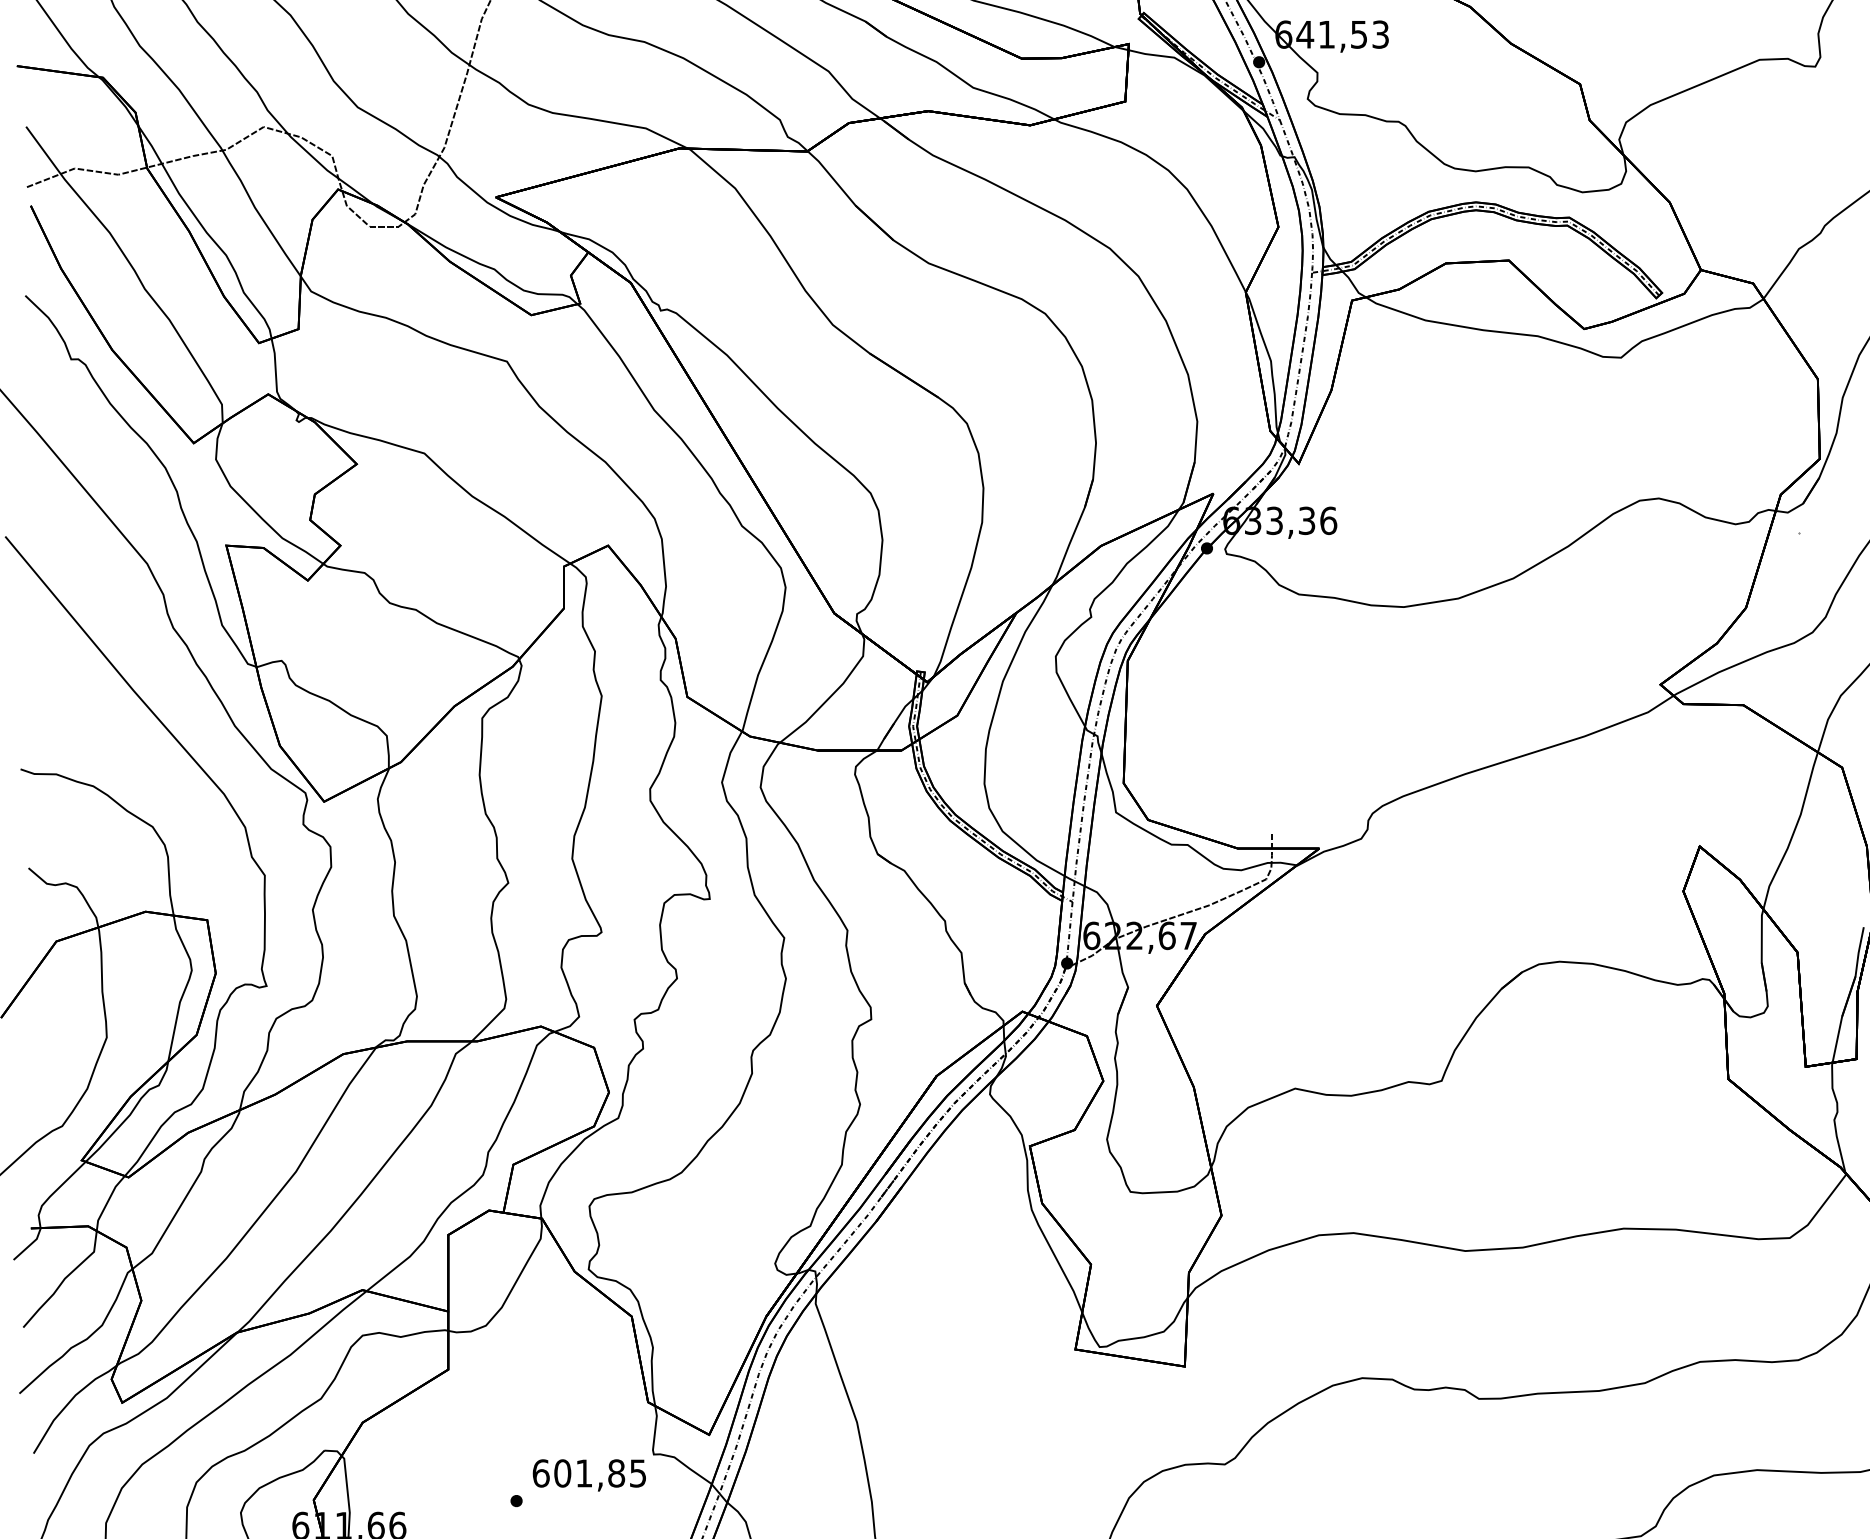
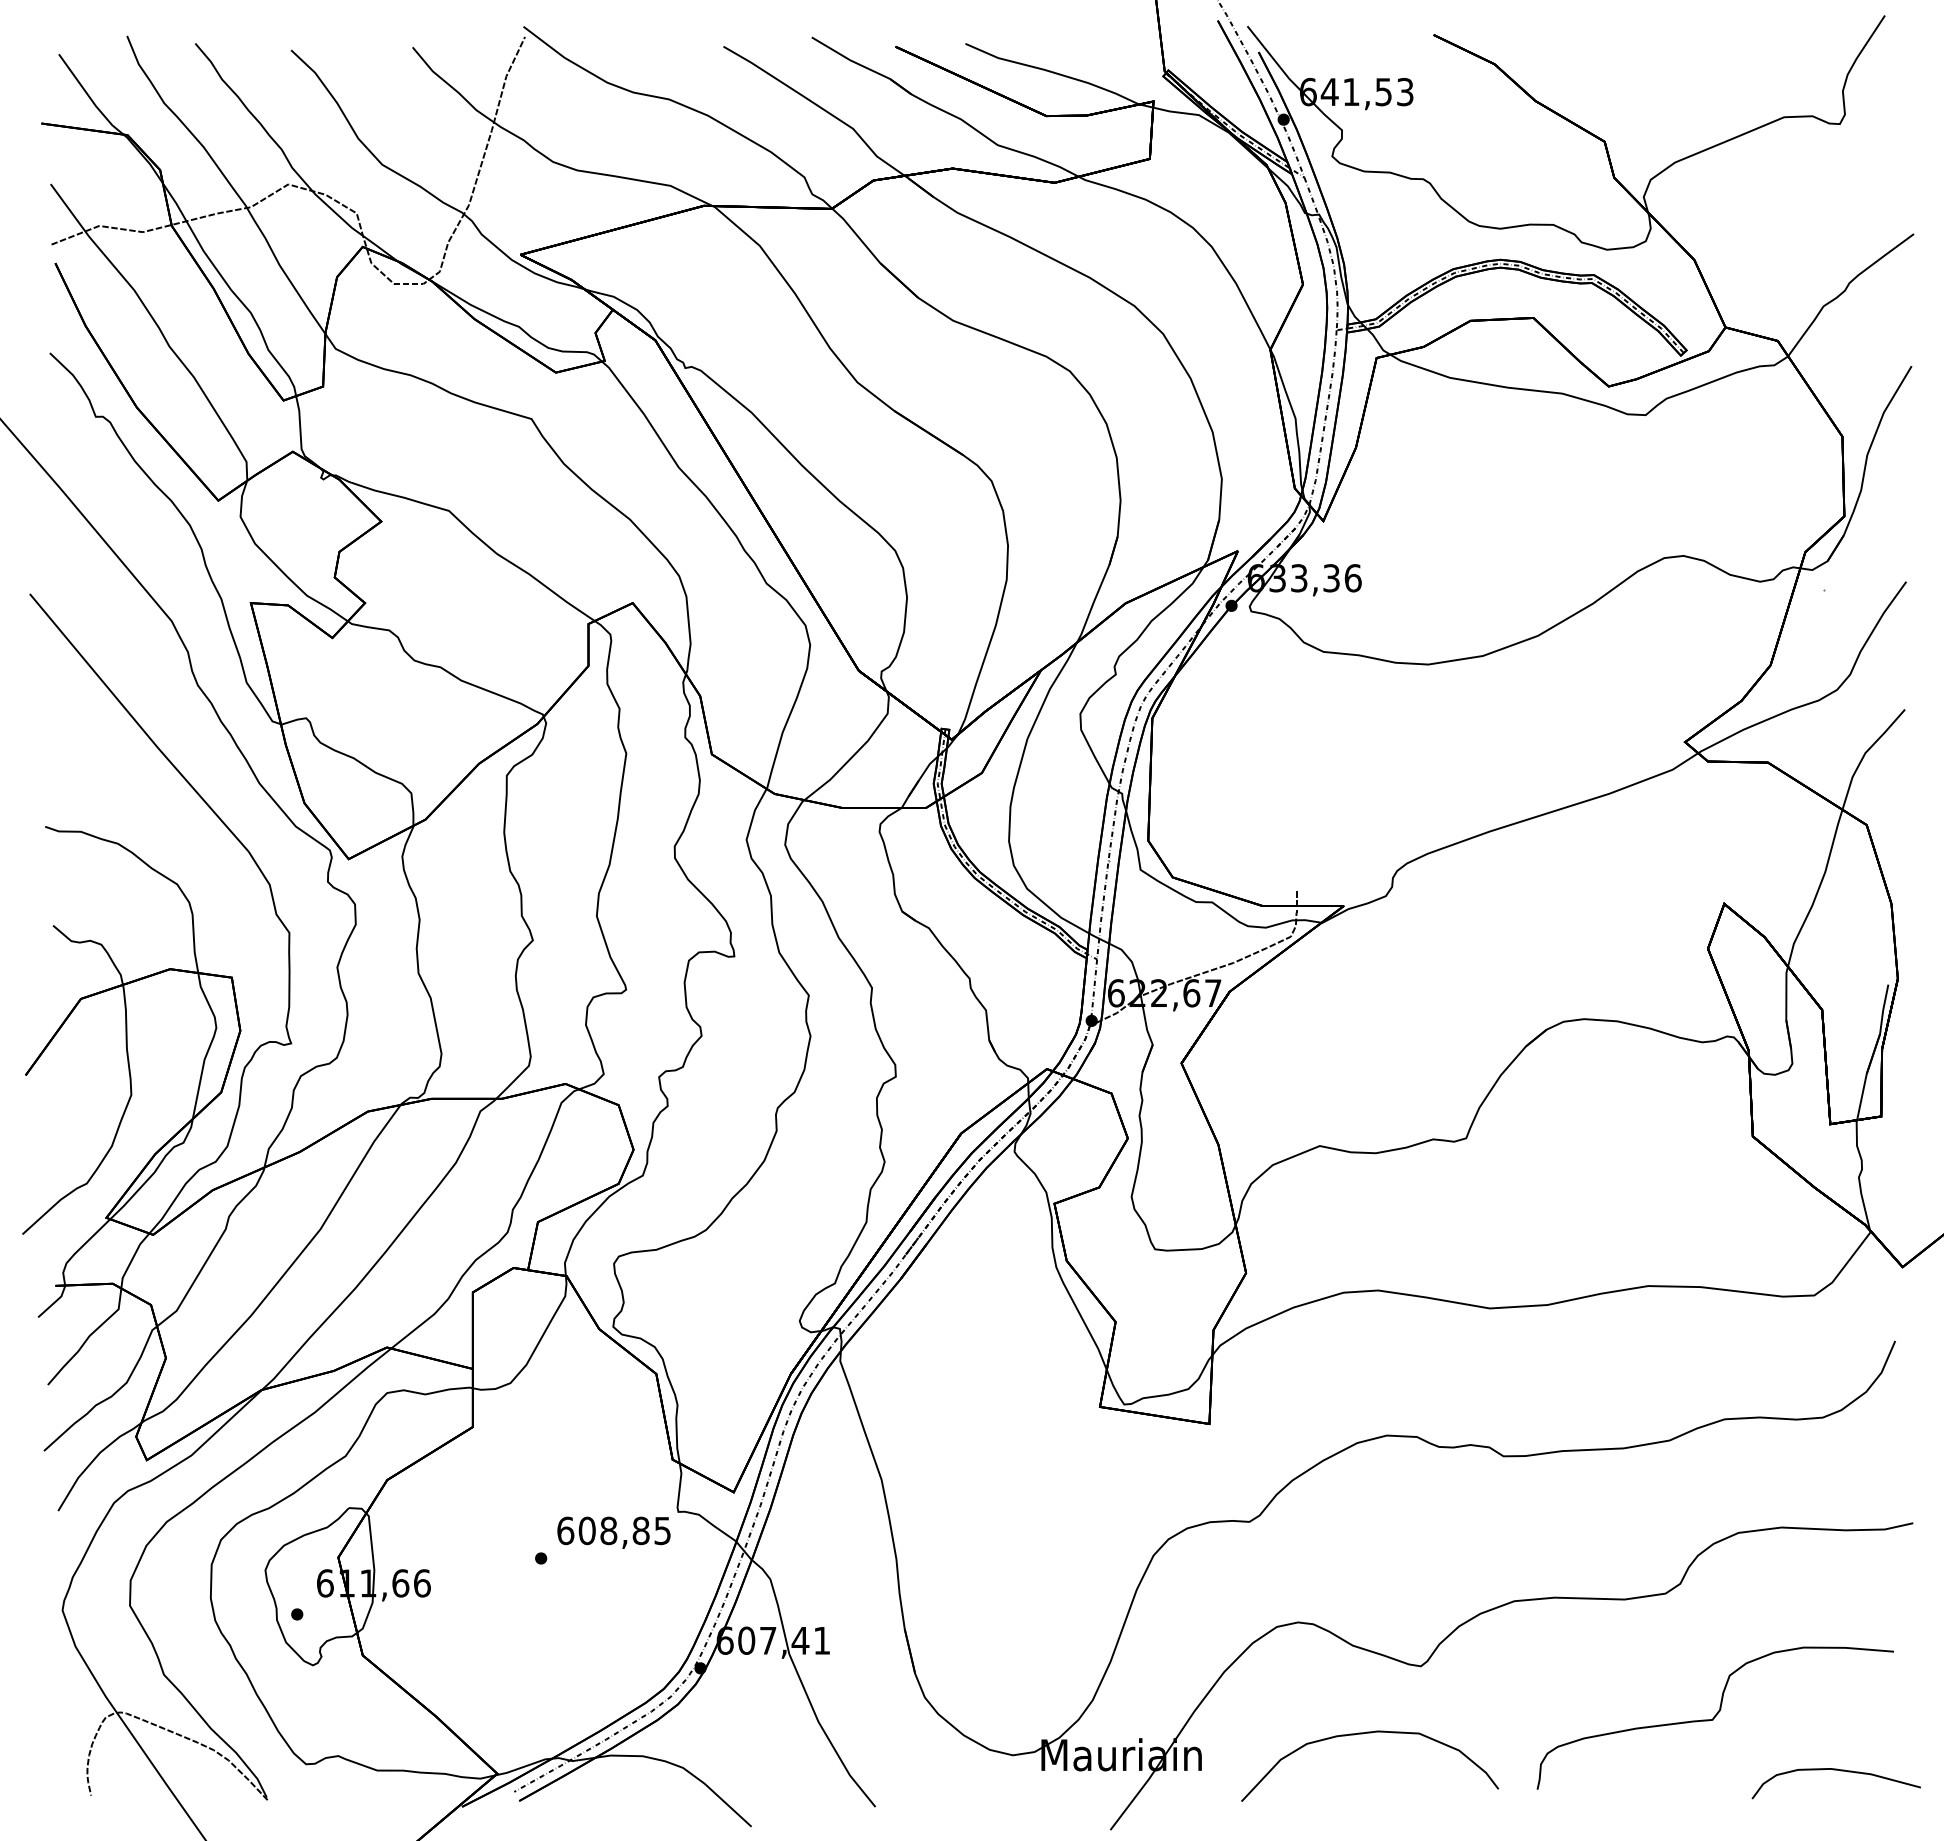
text: (583, 1473) -> (608, 1530), 601,85 -> 608,85

